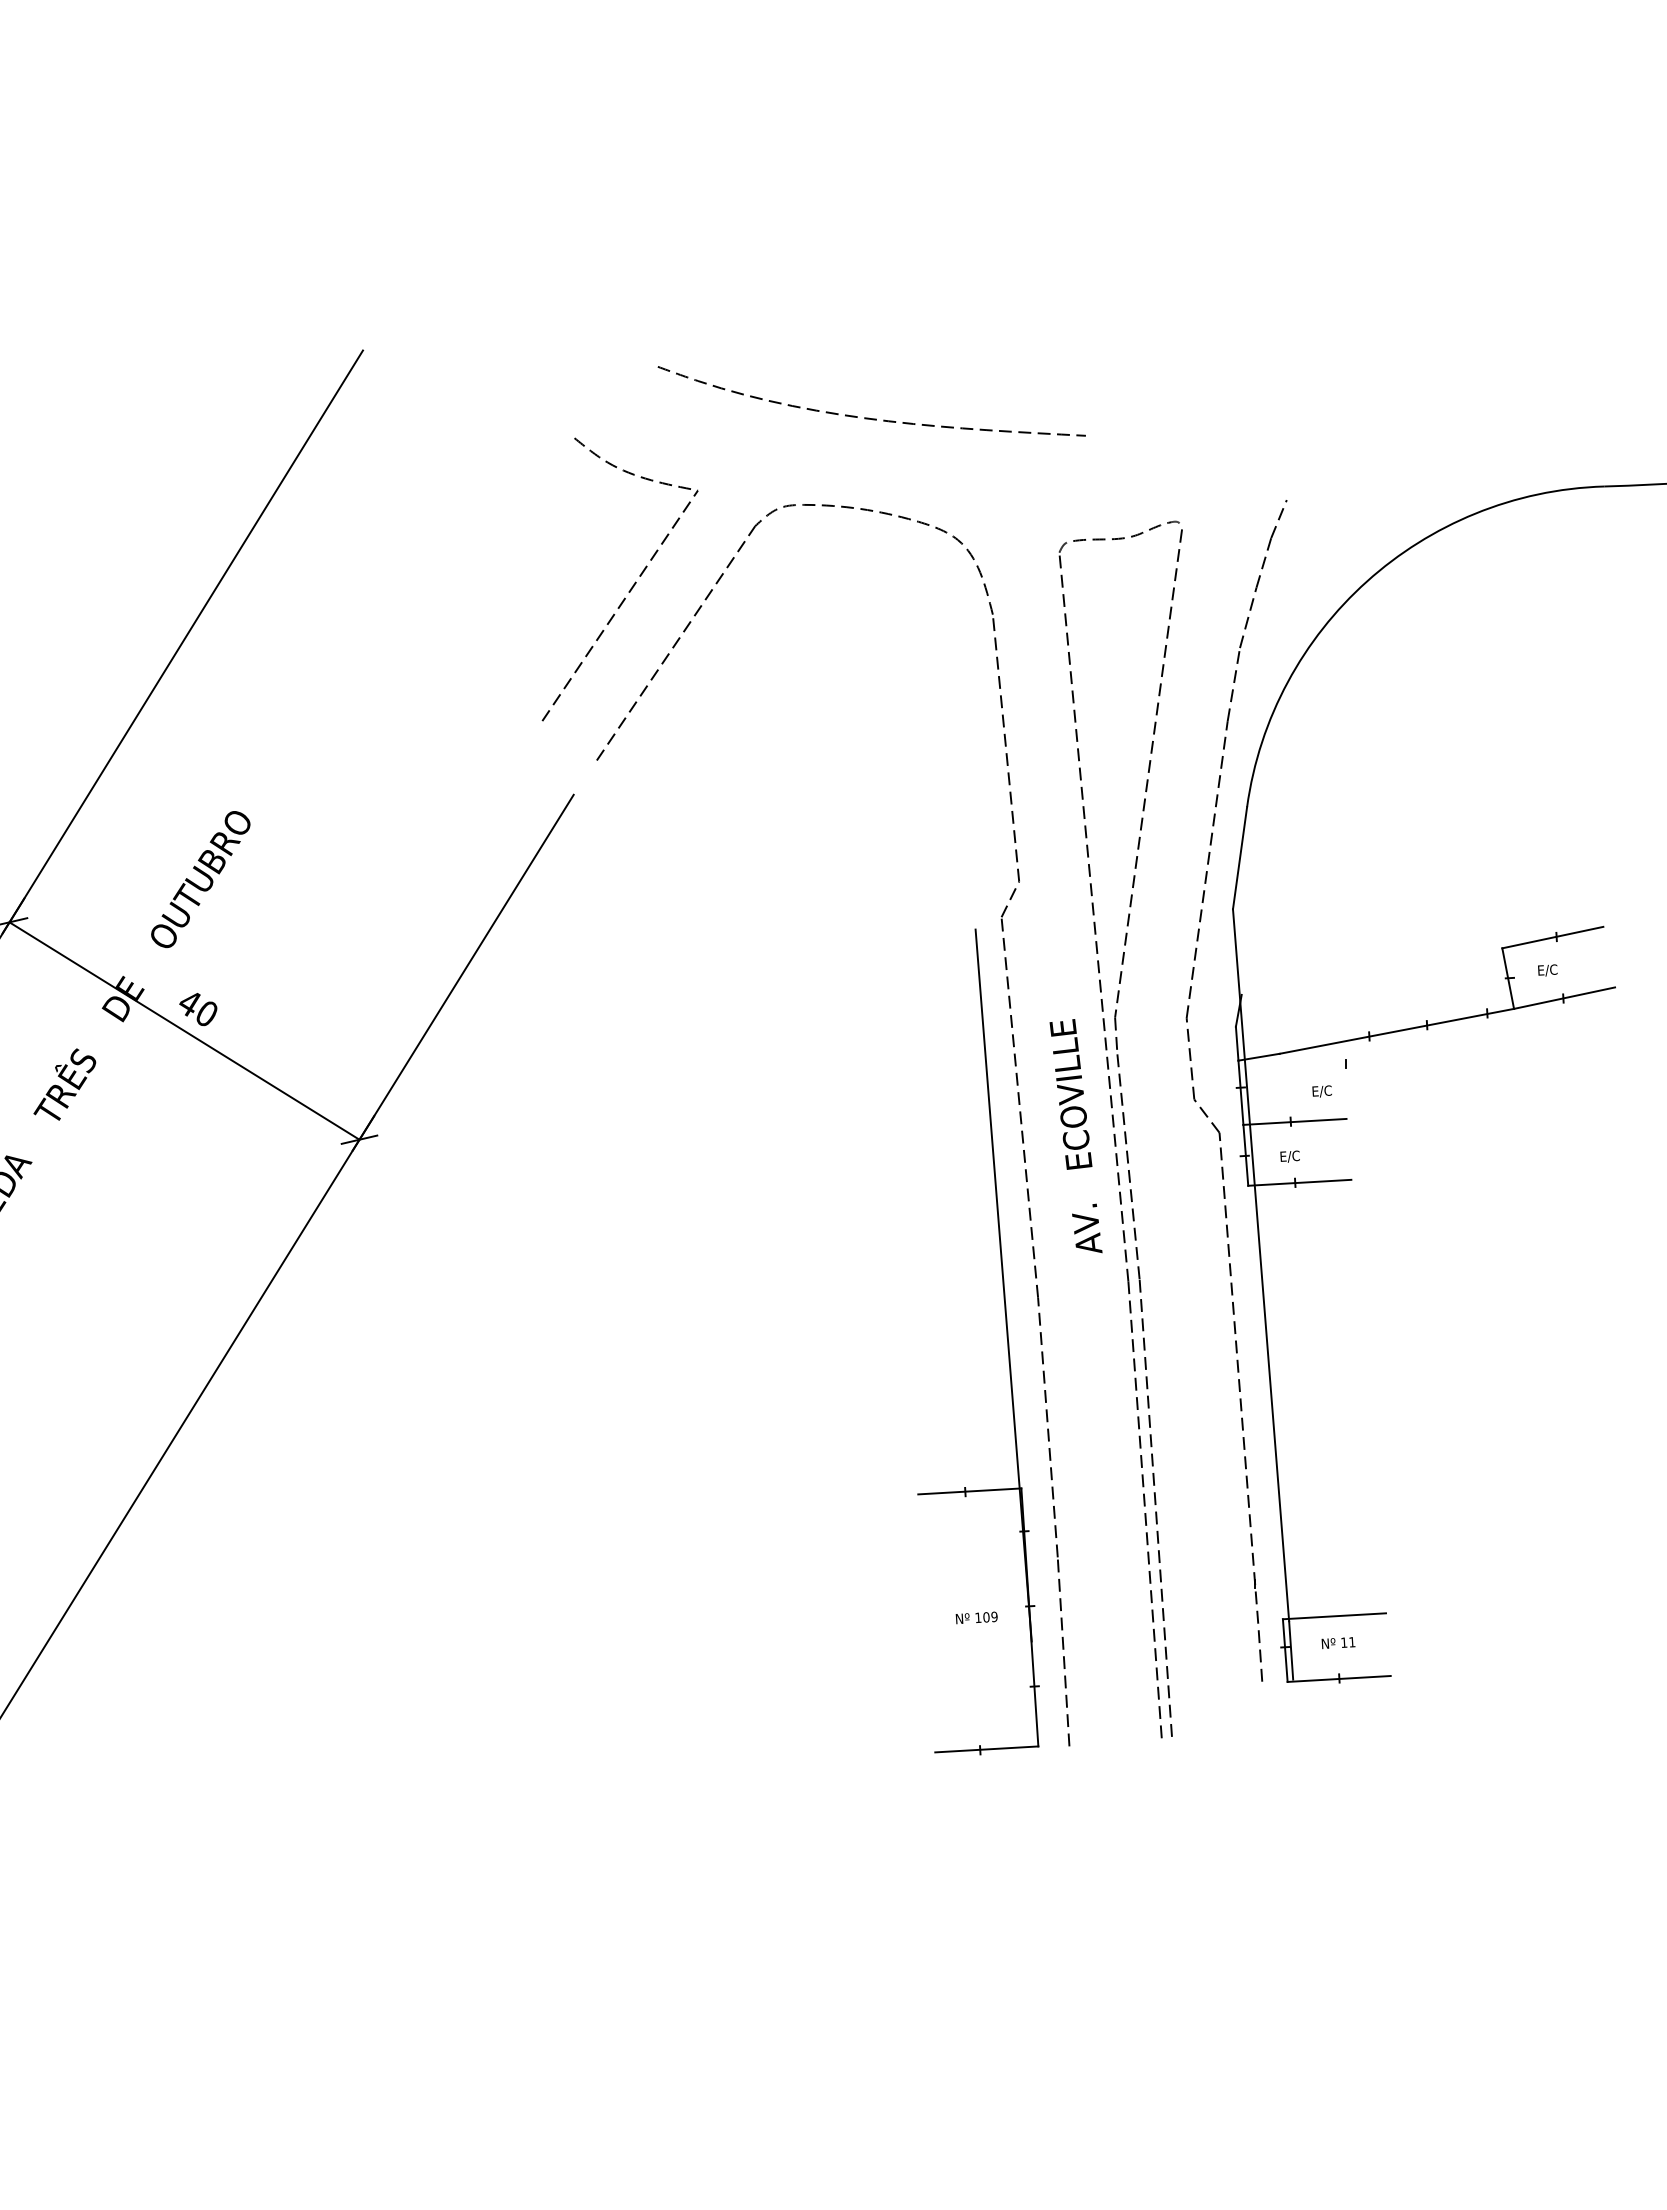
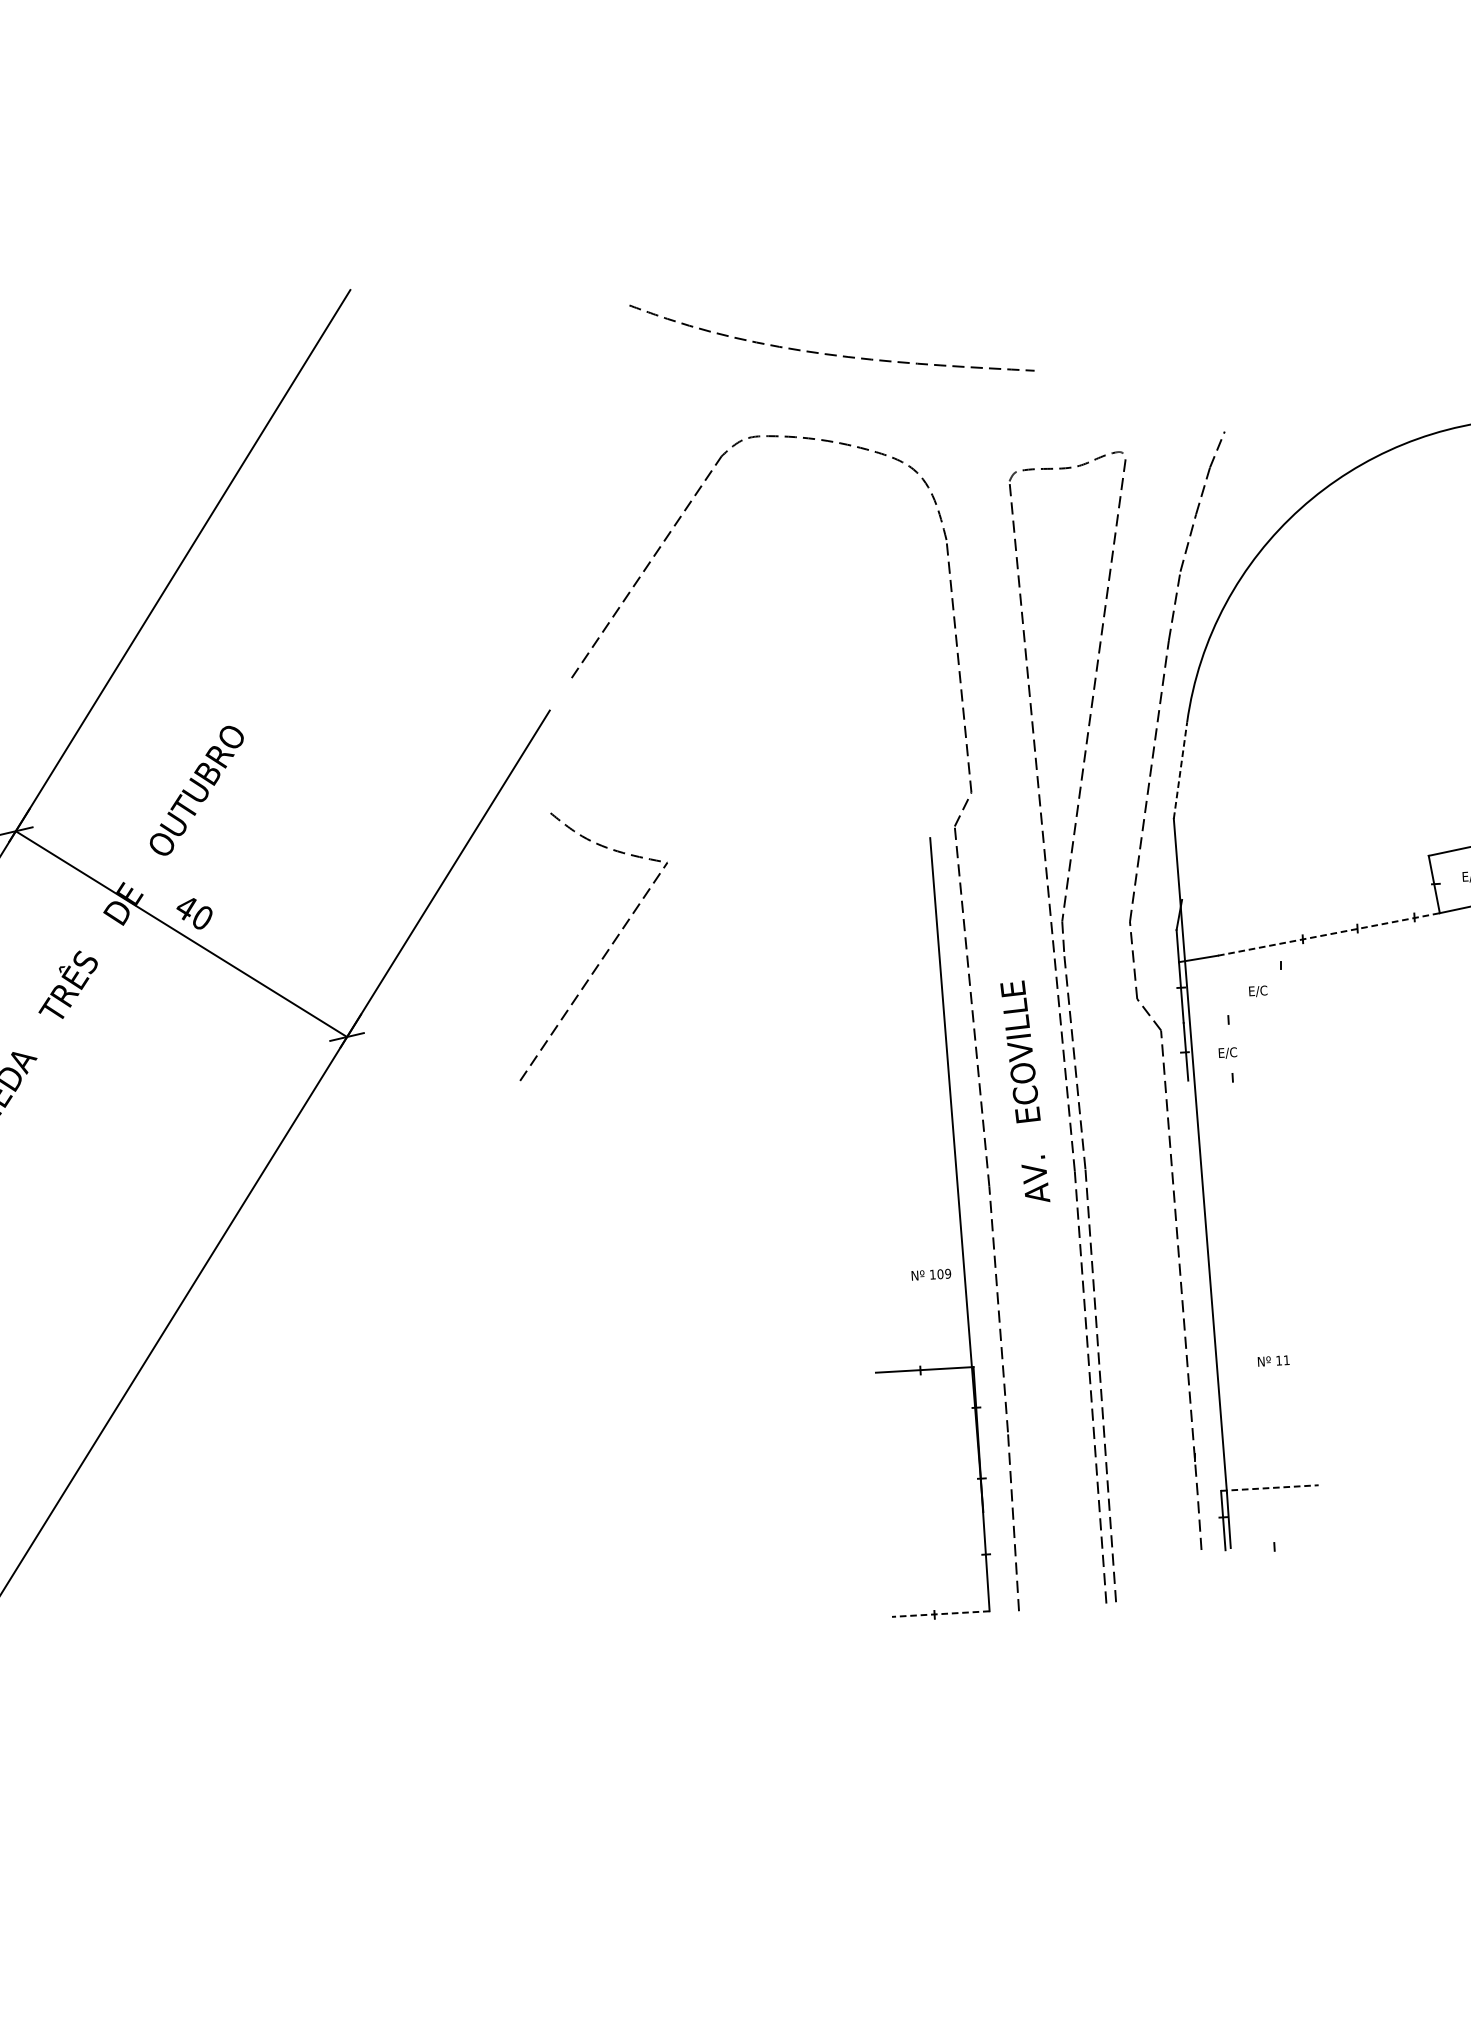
part: (630, 588) -> (603, 955), moved
line: (1240, 857) -> (1180, 769), solid -> dashed
line: (1397, 1031) -> (1329, 934), solid -> dashed
line: (1294, 1121) -> (1232, 1019), removed
text: (1075, 1136) -> (1024, 1091), moved
line: (1299, 1182) -> (1236, 1077), removed
line: (1334, 1616) -> (1269, 1488), solid -> dashed
text: (976, 1617) -> (931, 1274), moved
text: (1338, 1642) -> (1273, 1360), moved
line: (1338, 1678) -> (1273, 1546), removed
line: (986, 1749) -> (940, 1614), solid -> dashed

